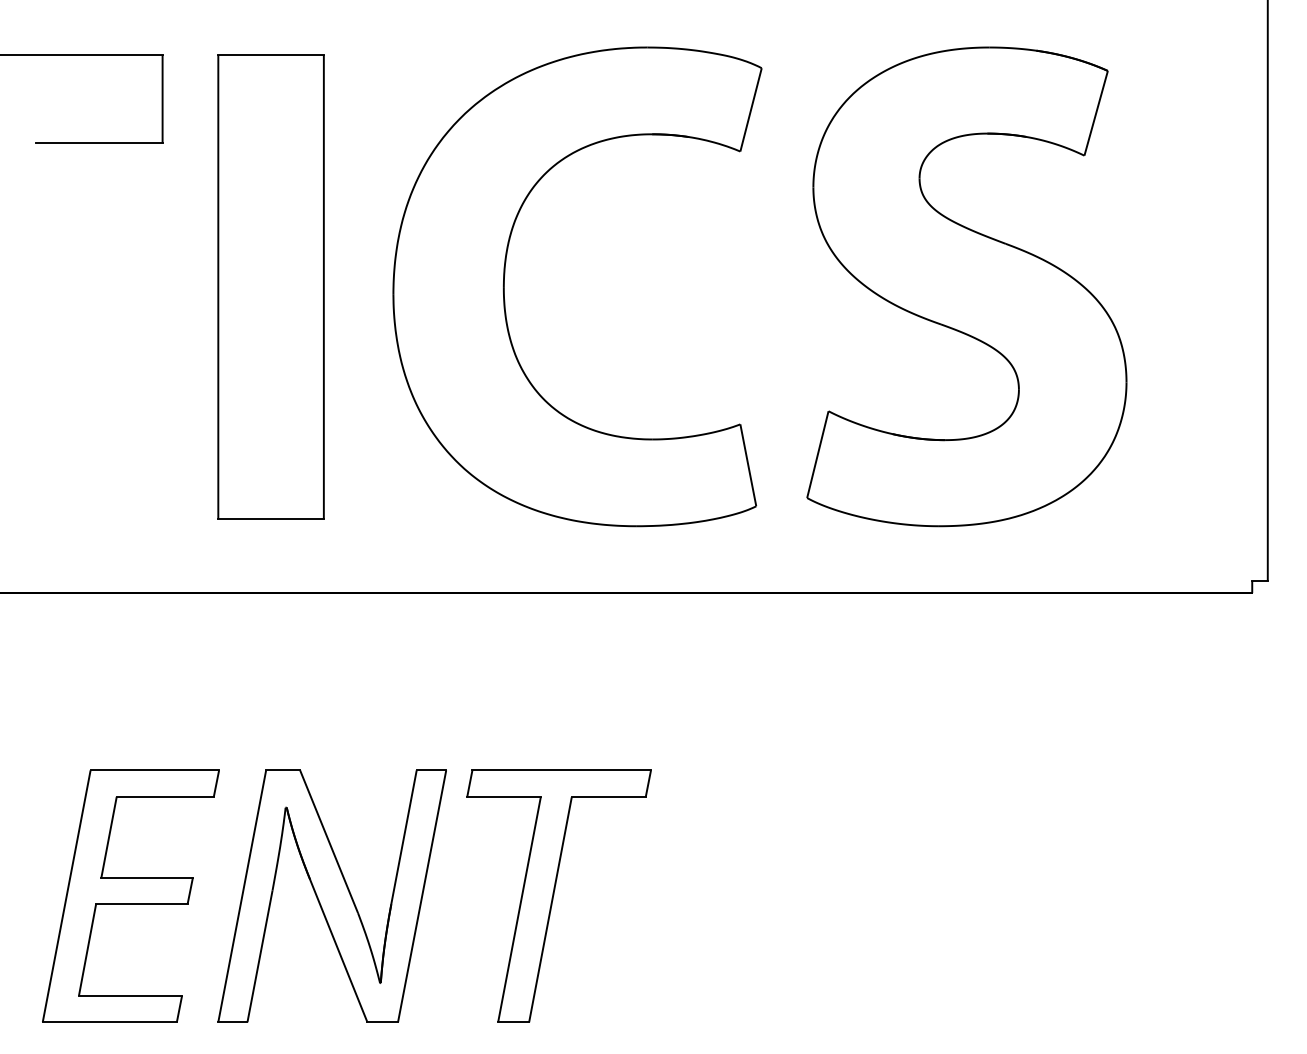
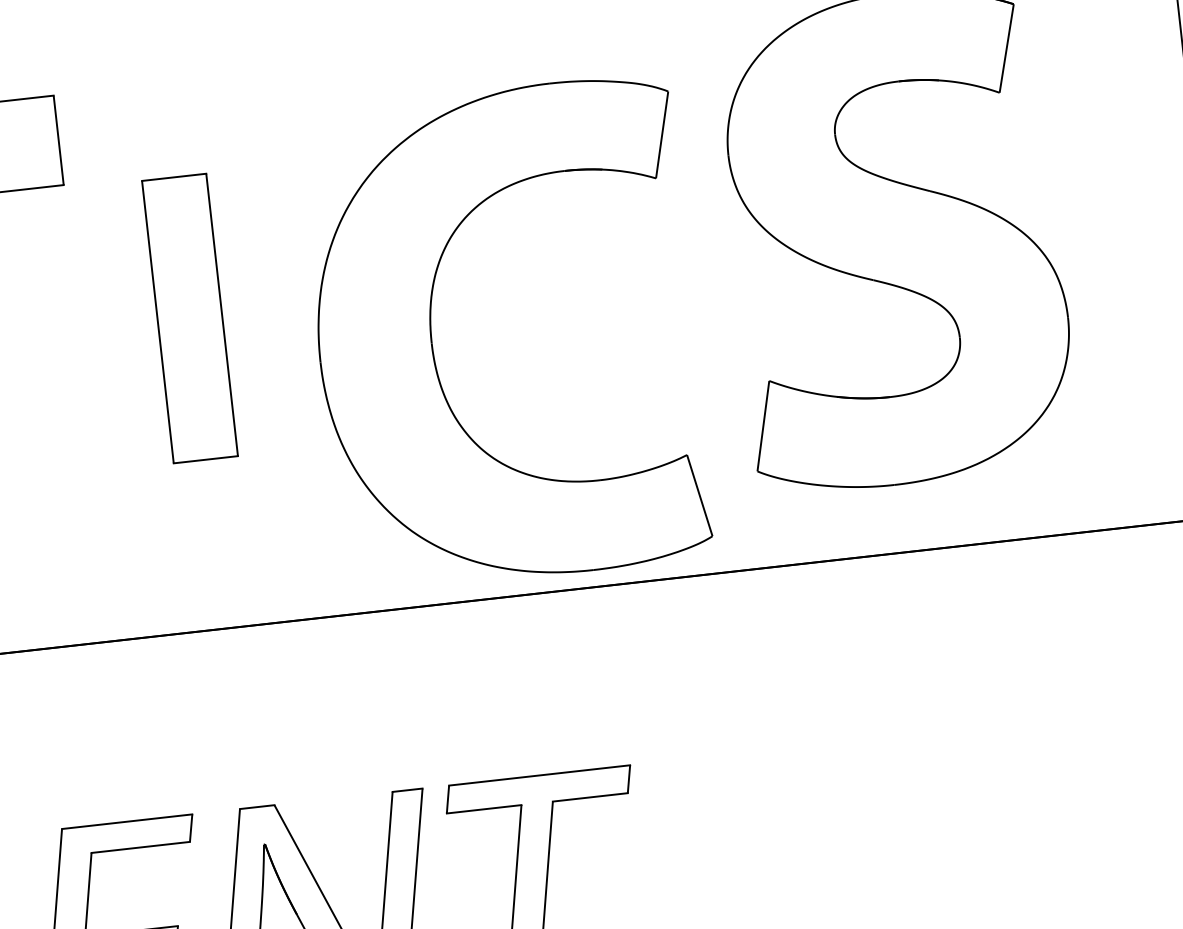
part: (505, 274) -> (431, 329), moved
part: (270, 286) -> (189, 317), size x0.6

